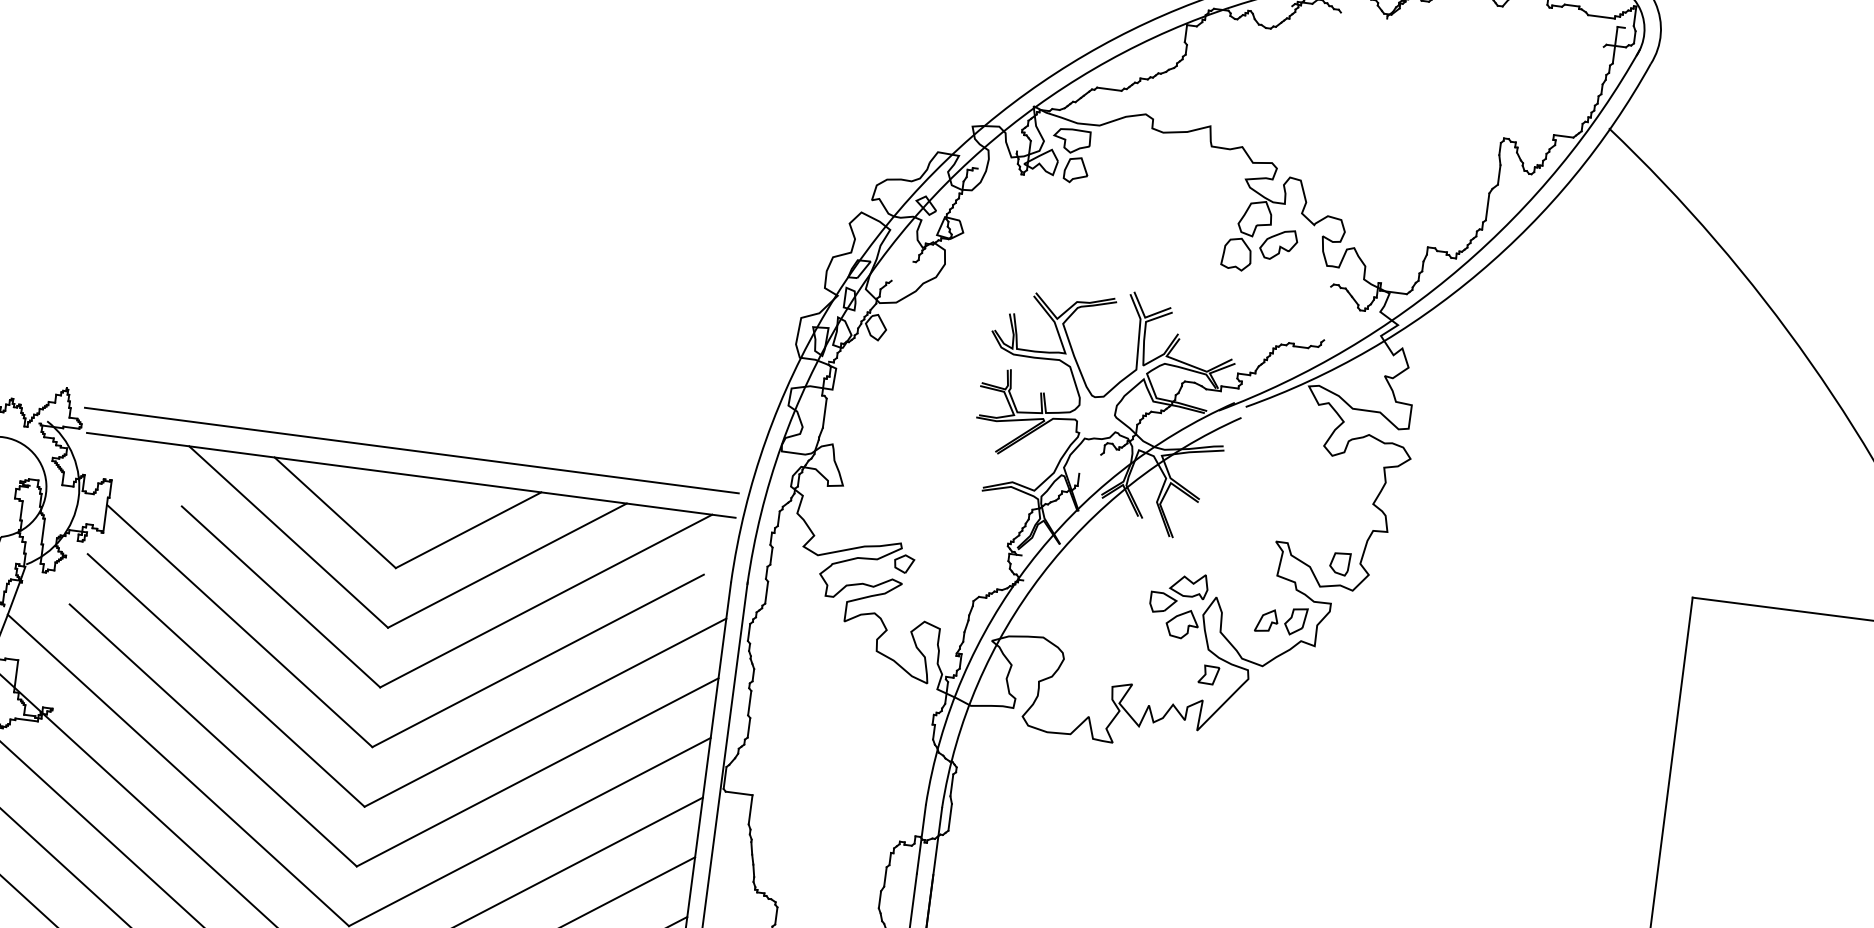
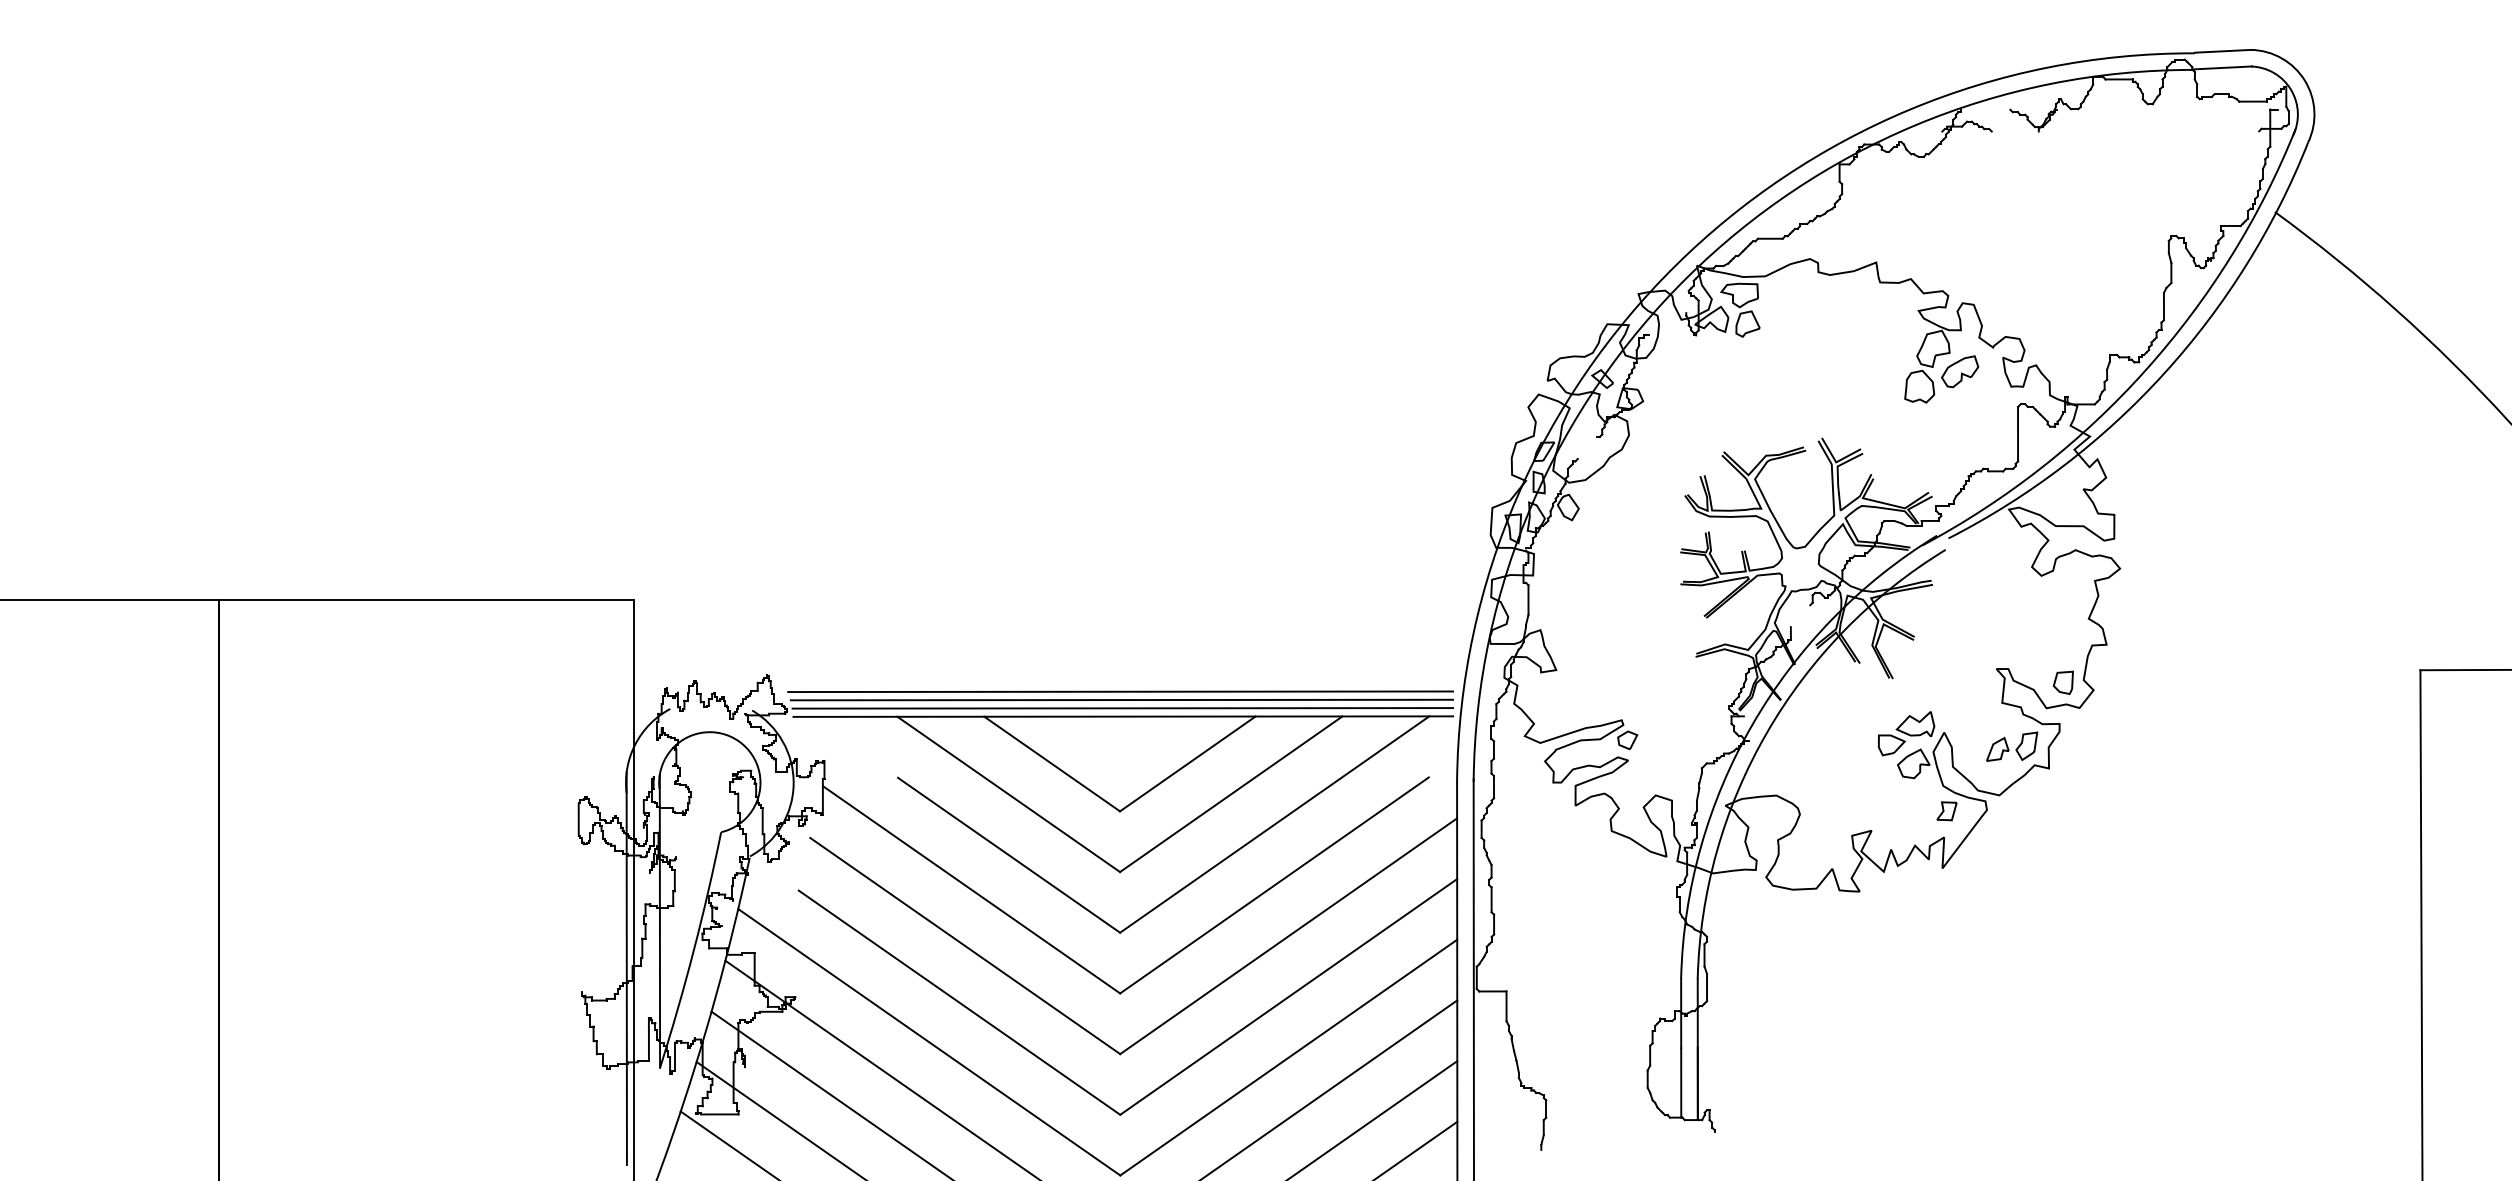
line: (1328, 312) -> (2018, 433), added
line: (411, 458) -> (1121, 699), added
line: (411, 467) -> (1122, 708), added

